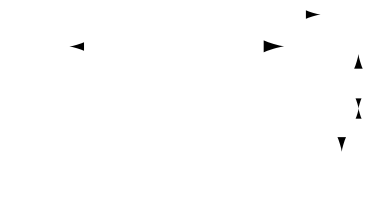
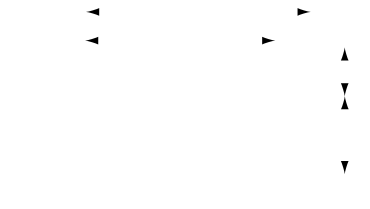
fill: (77, 14) -> (92, 11), added
part: (273, 46) -> (268, 40), size x0.71
part: (358, 108) -> (344, 96), size x1.43
part: (341, 144) -> (344, 167), moved

